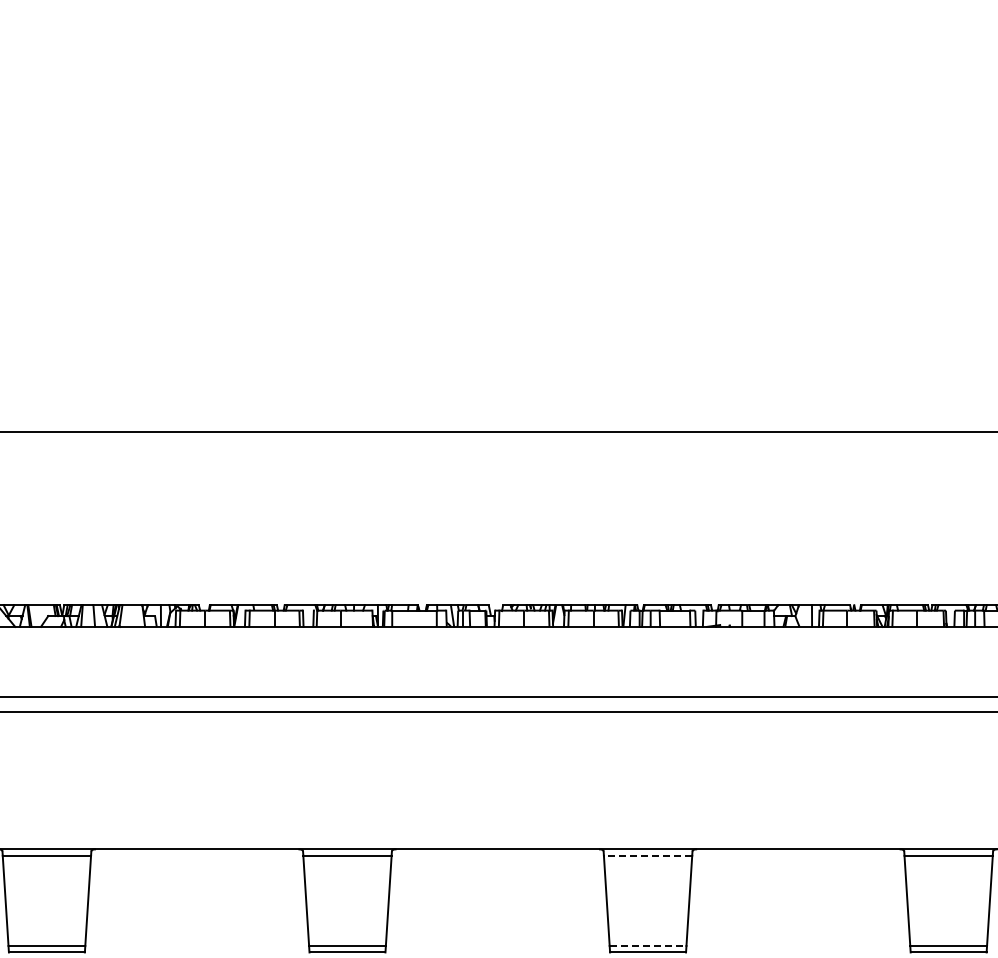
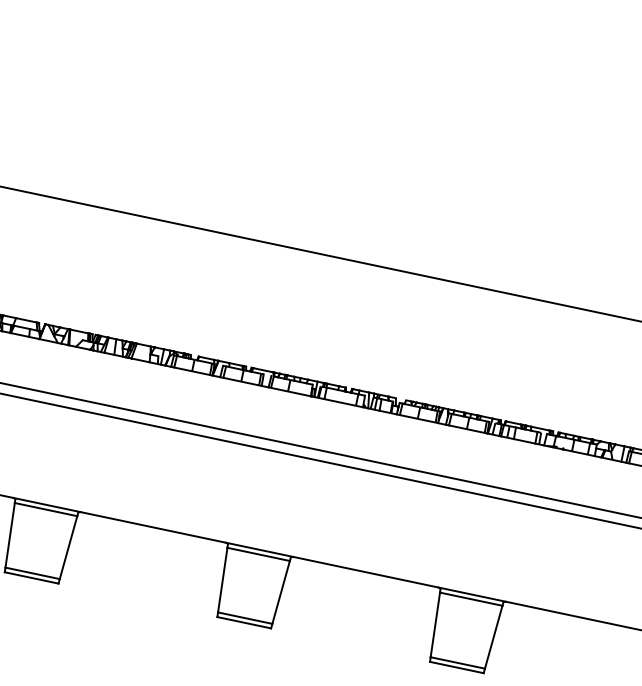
line: (647, 855) -> (470, 598), dashed -> solid
line: (648, 945) -> (458, 662), dashed -> solid

